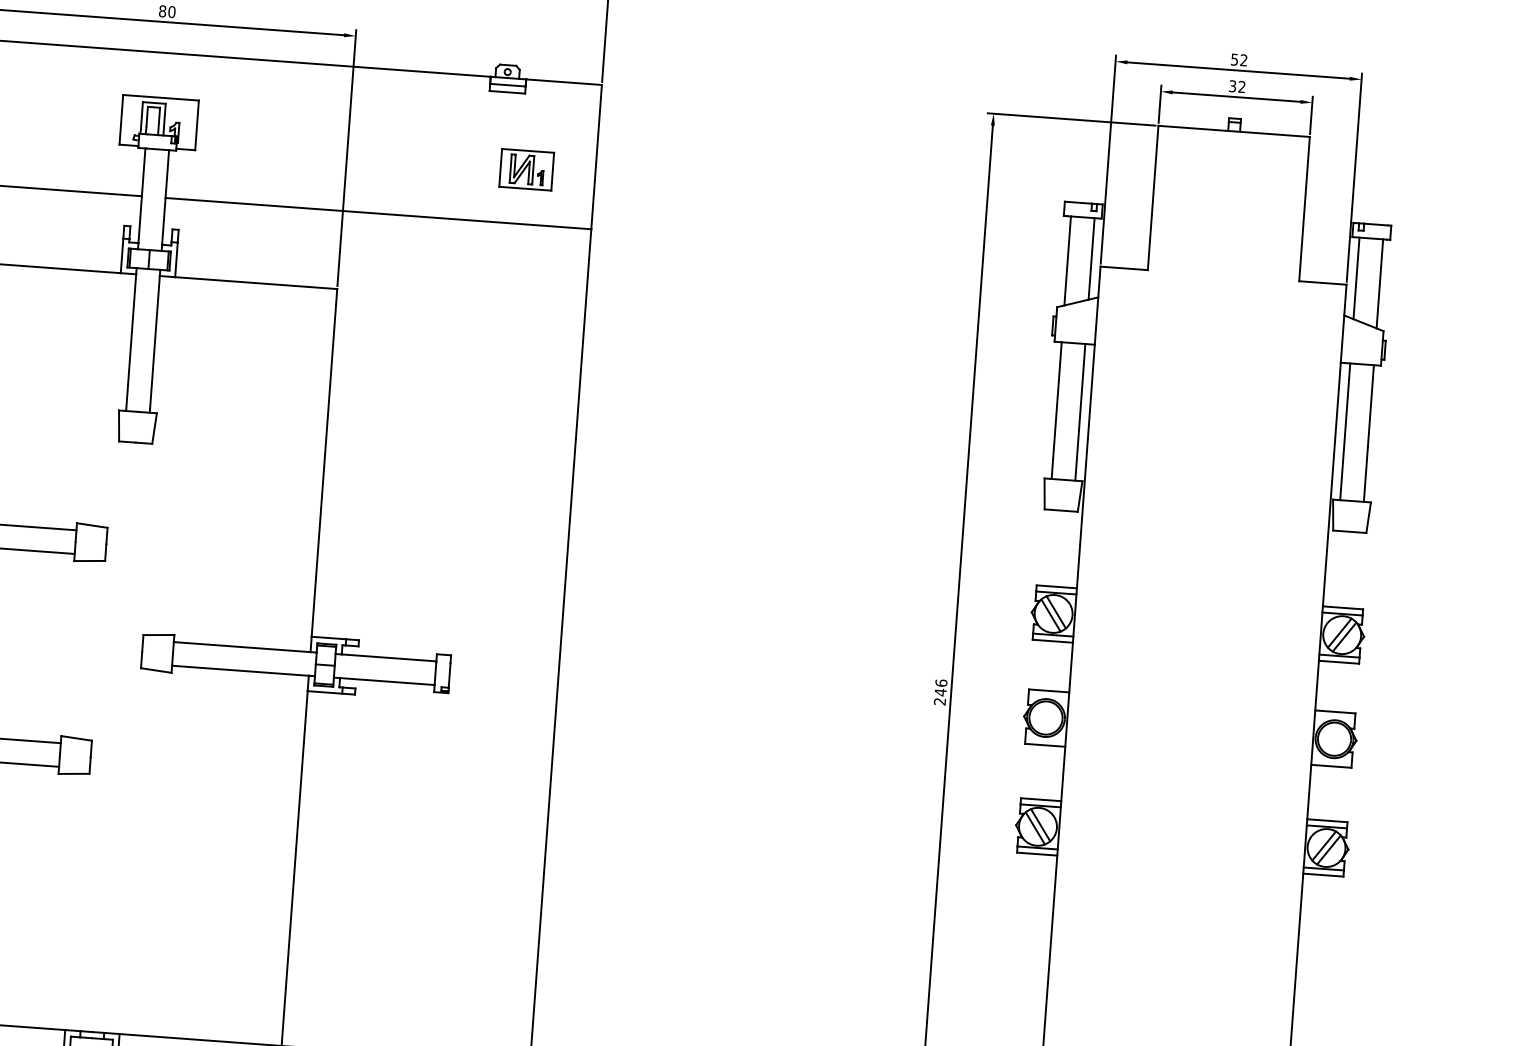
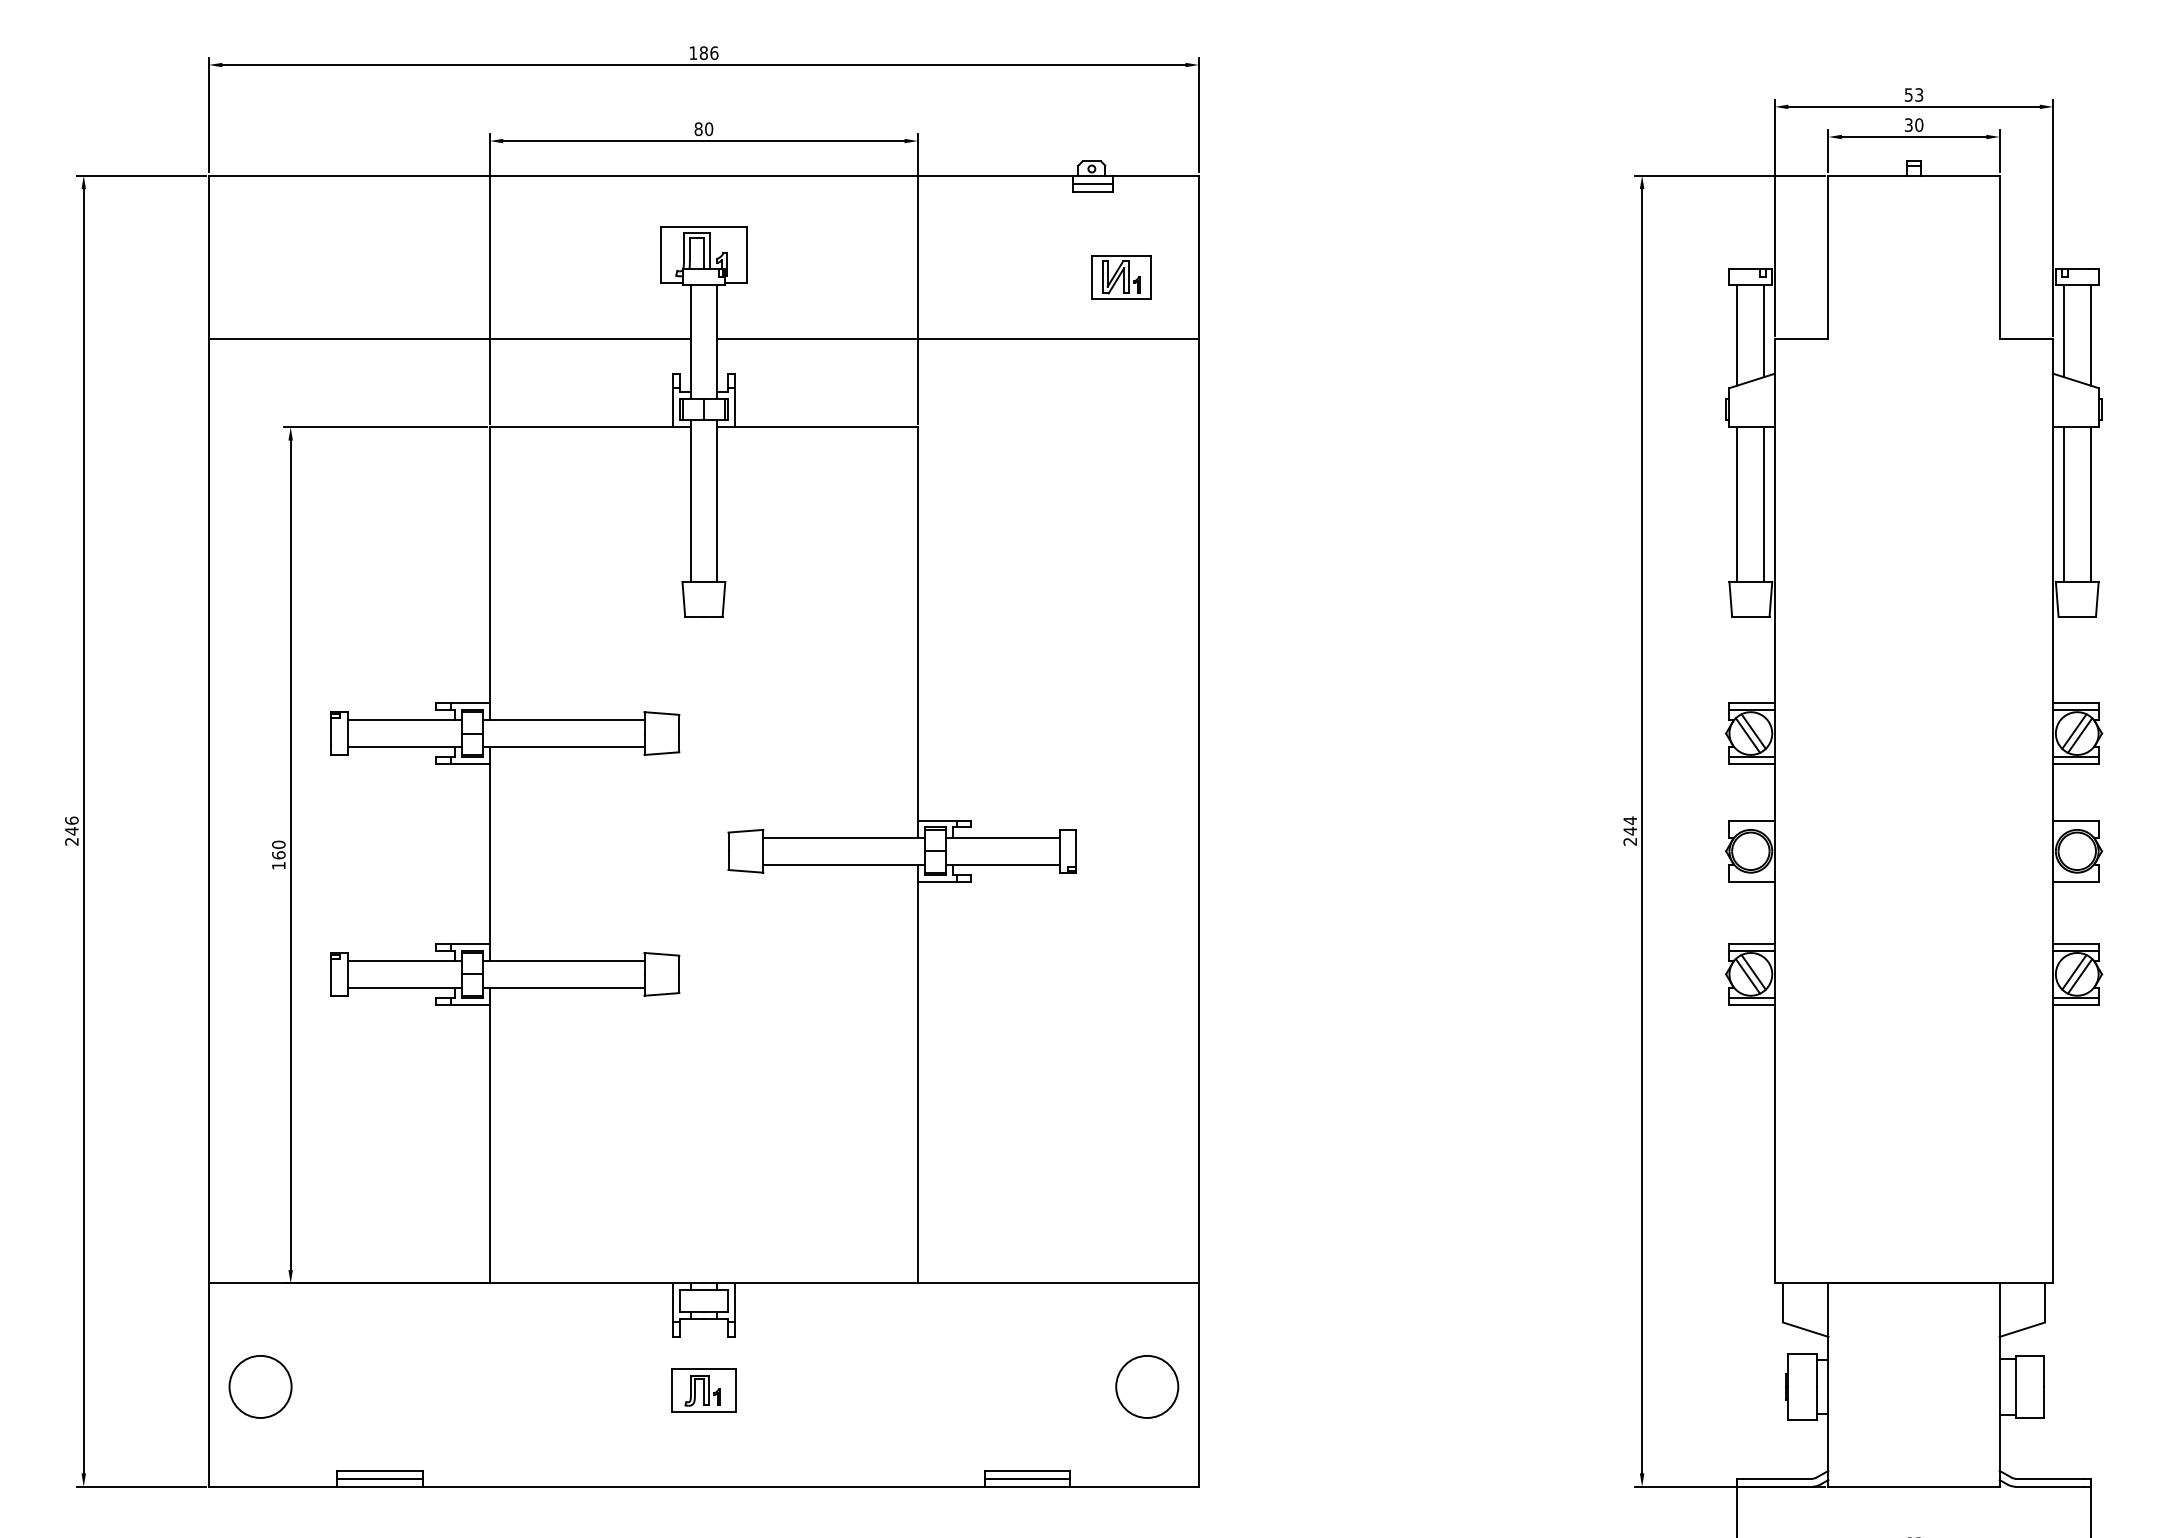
text: (1244, 59) -> (1919, 94), 52 -> 53
text: (1242, 86) -> (1919, 124), 32 -> 30
text: (941, 682) -> (1630, 820), 246 -> 244

